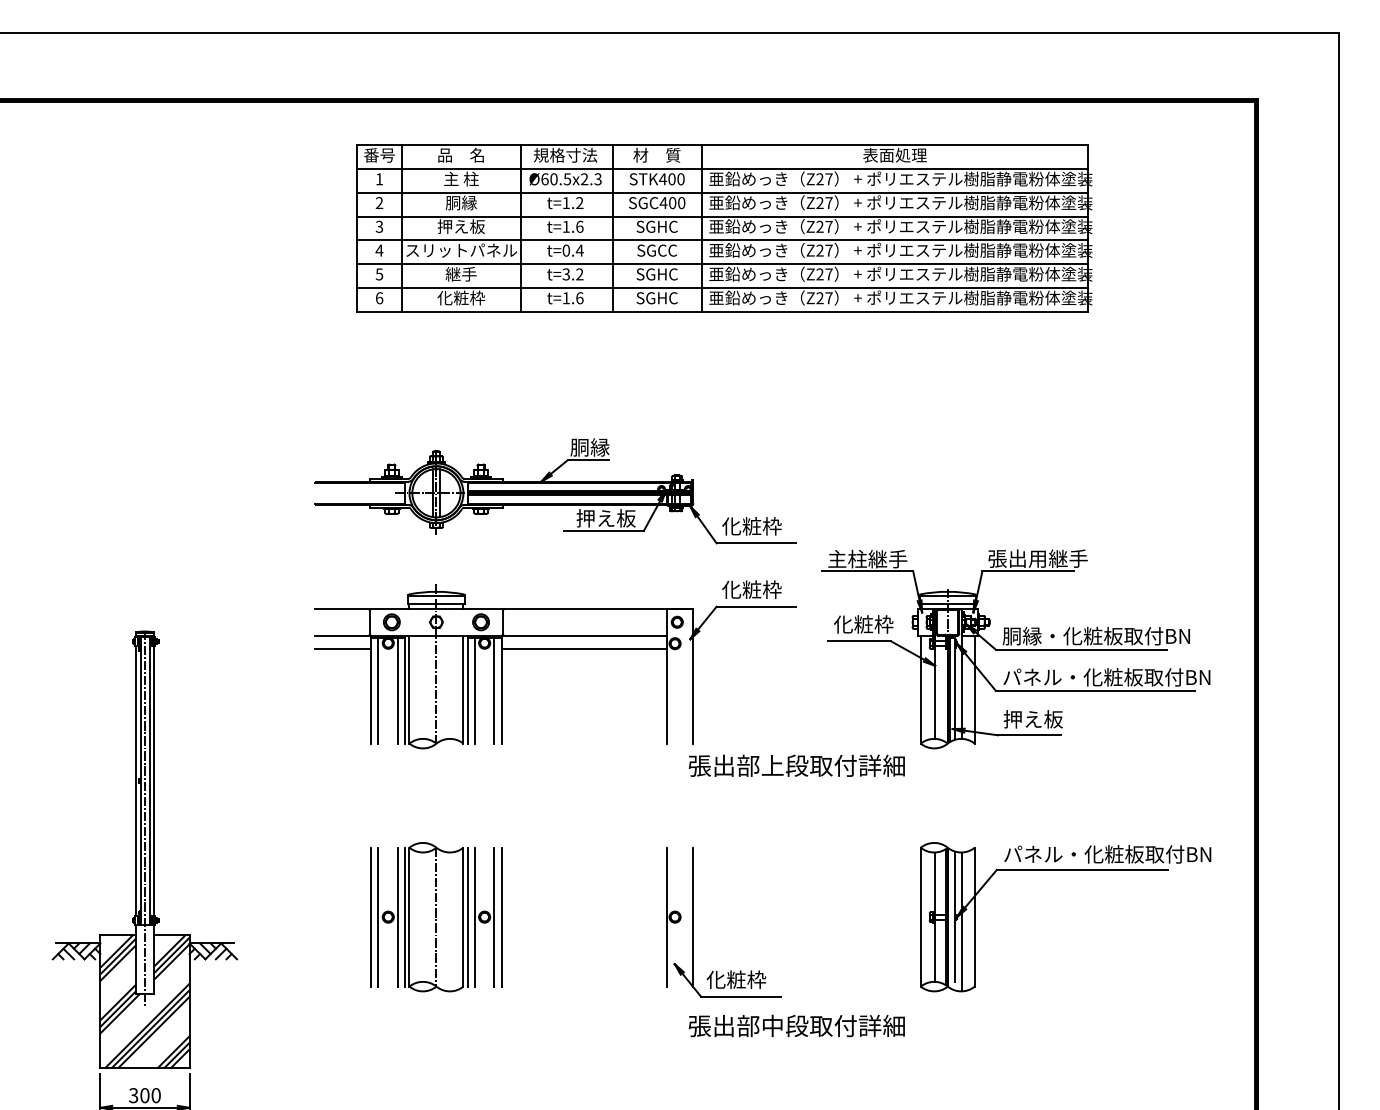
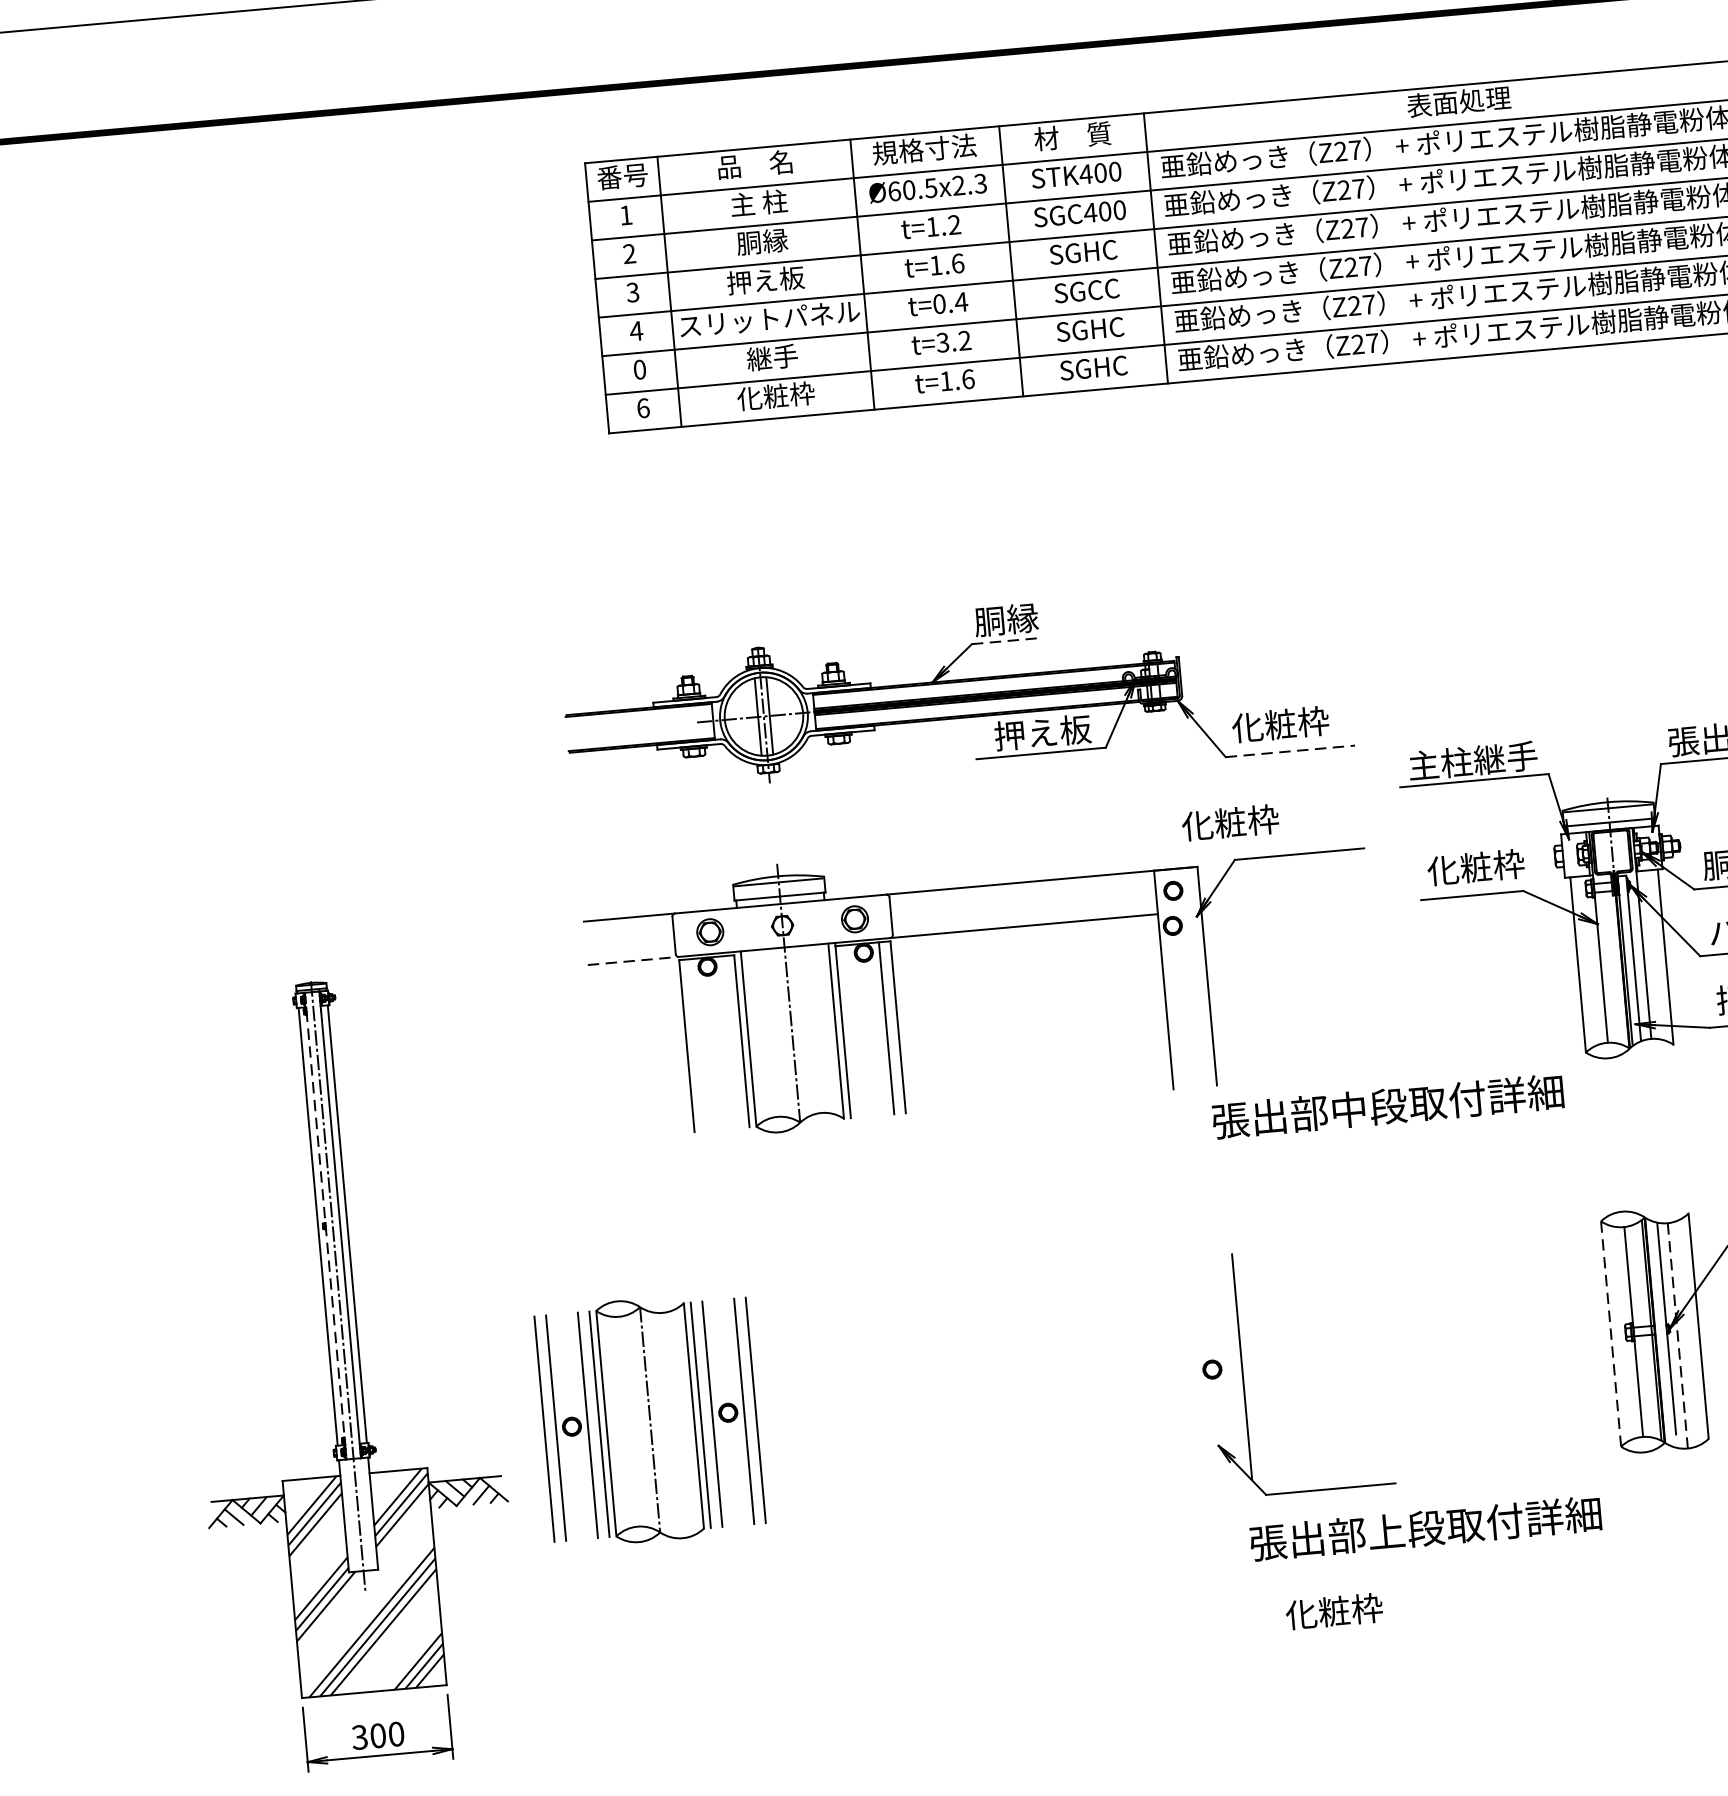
text: (379, 274) -> (639, 369), 5 -> 0
line: (588, 460) -> (1005, 641), solid -> dashed
line: (756, 543) -> (1290, 751), solid -> dashed
text: (751, 589) -> (1229, 822), moved
line: (343, 635) -> (633, 960), solid -> dashed
line: (343, 649) -> (635, 983), removed
line: (583, 649) -> (1025, 948), removed
line: (378, 690) -> (698, 1044), removed
line: (398, 690) -> (730, 1041), removed
line: (474, 690) -> (854, 1030), removed
text: (772, 765) -> (1348, 1109), 張出部上段取付詳細 -> 張出部中段取付詳細
line: (140, 781) -> (325, 1226), solid -> dashed
line: (666, 916) -> (1198, 1369), removed
part: (436, 917) -> (650, 1420), moved
line: (920, 917) -> (1610, 1334), solid -> dashed
line: (961, 922) -> (1677, 1336), solid -> dashed
text: (736, 979) -> (1334, 1611), moved
text: (772, 1025) -> (1386, 1531), 張出部中段取付詳細 -> 張出部上段取付詳細

